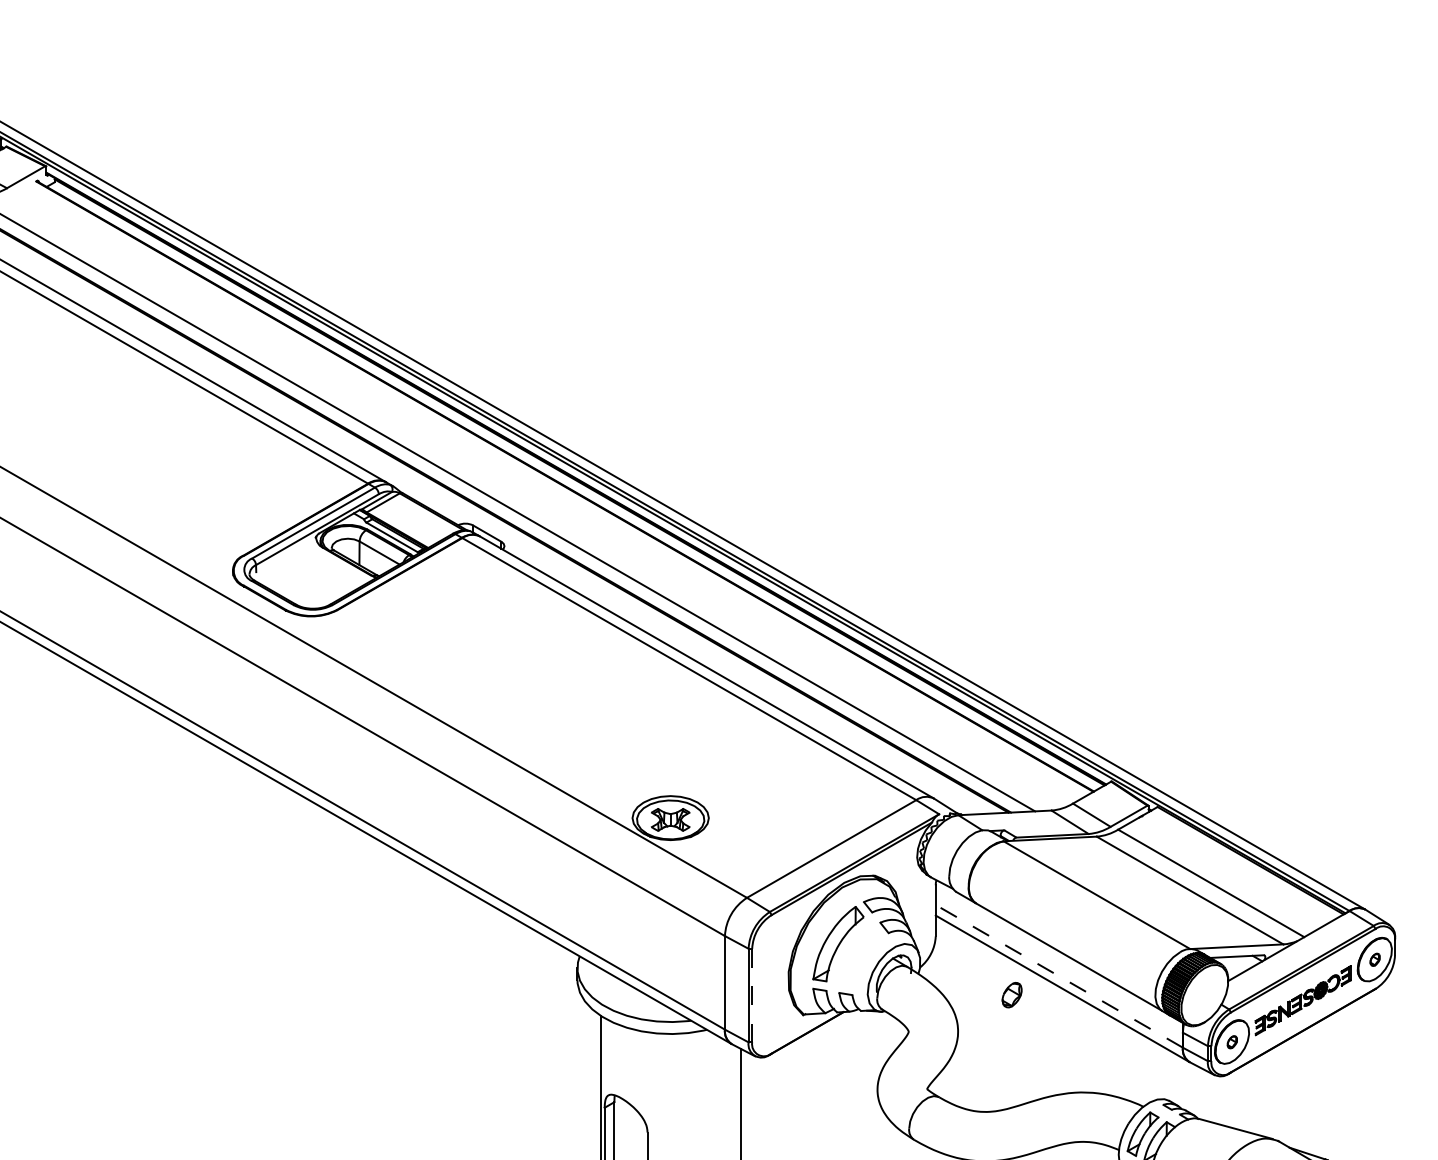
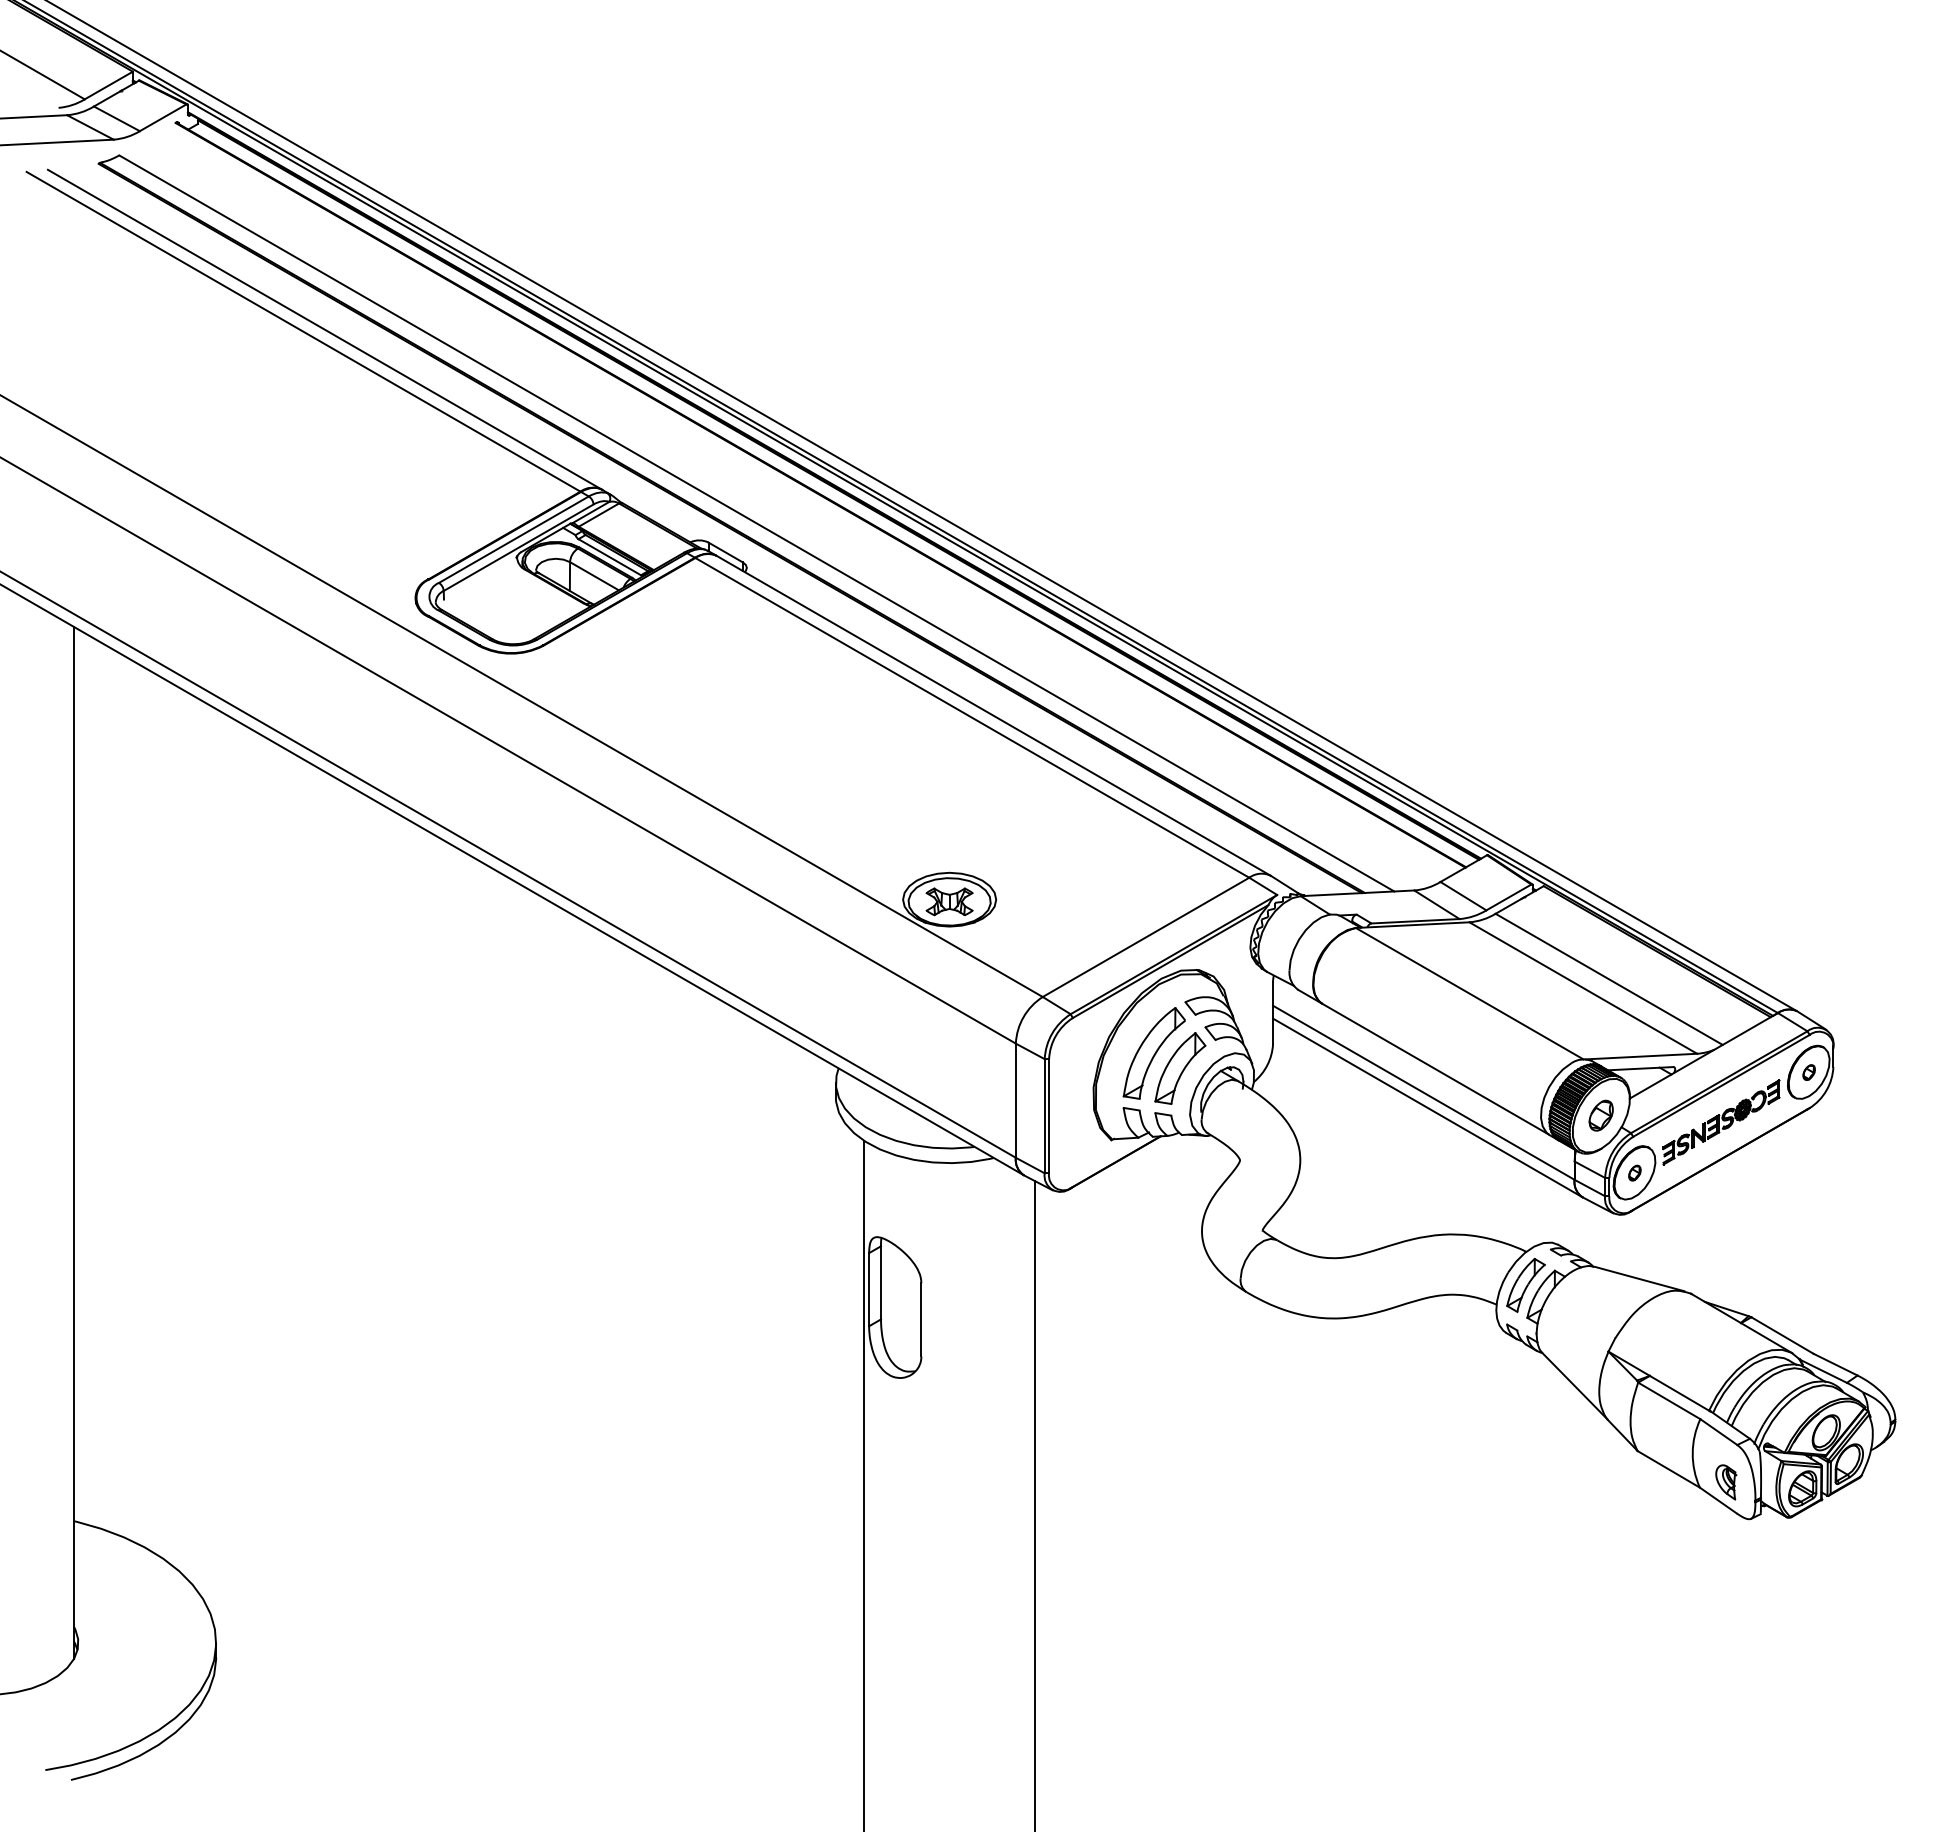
part: (859, 956) -> (1180, 1068), added
line: (1059, 976) -> (1423, 1092), dashed -> solid
line: (752, 994) -> (1049, 1115), dashed -> solid
part: (1011, 994) -> (1600, 1115), moved

